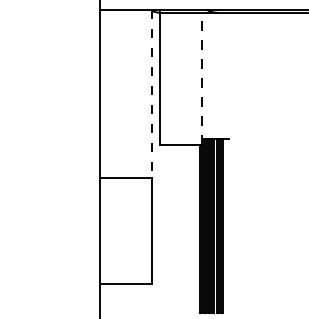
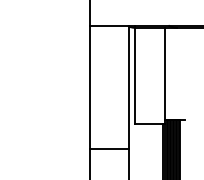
line: (202, 78) -> (165, 75), dashed -> solid
line: (152, 94) -> (129, 87), dashed -> solid

